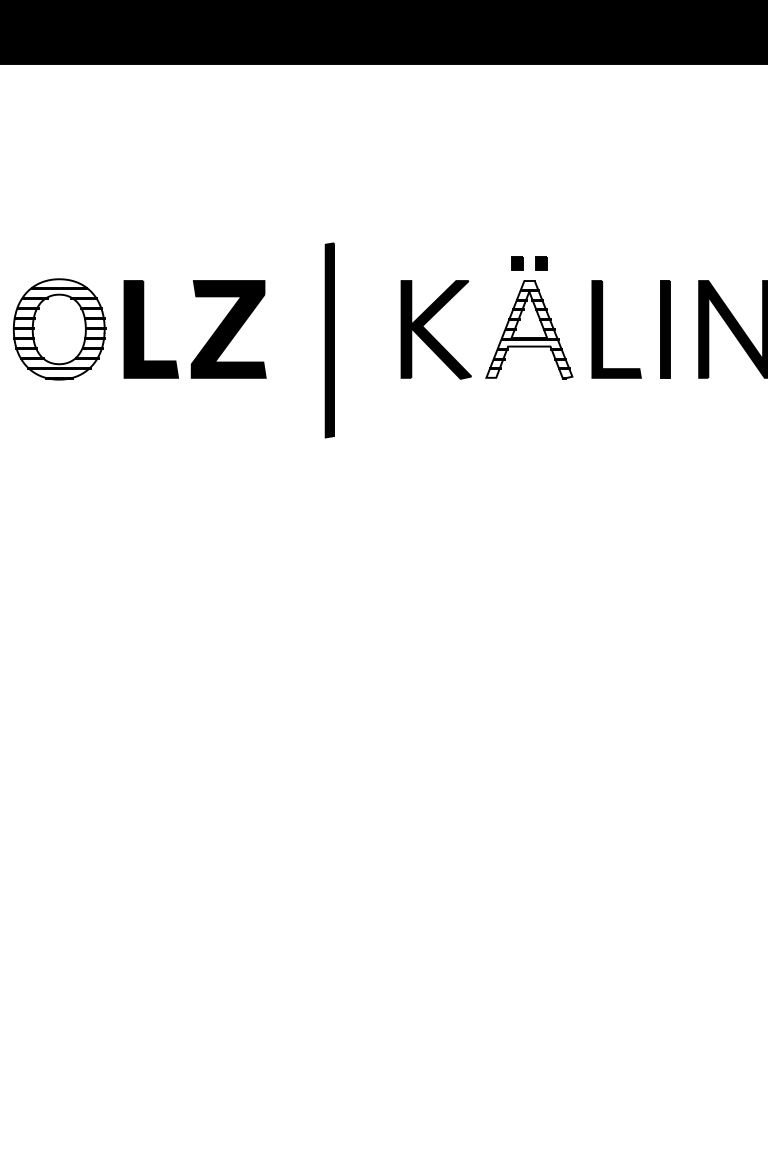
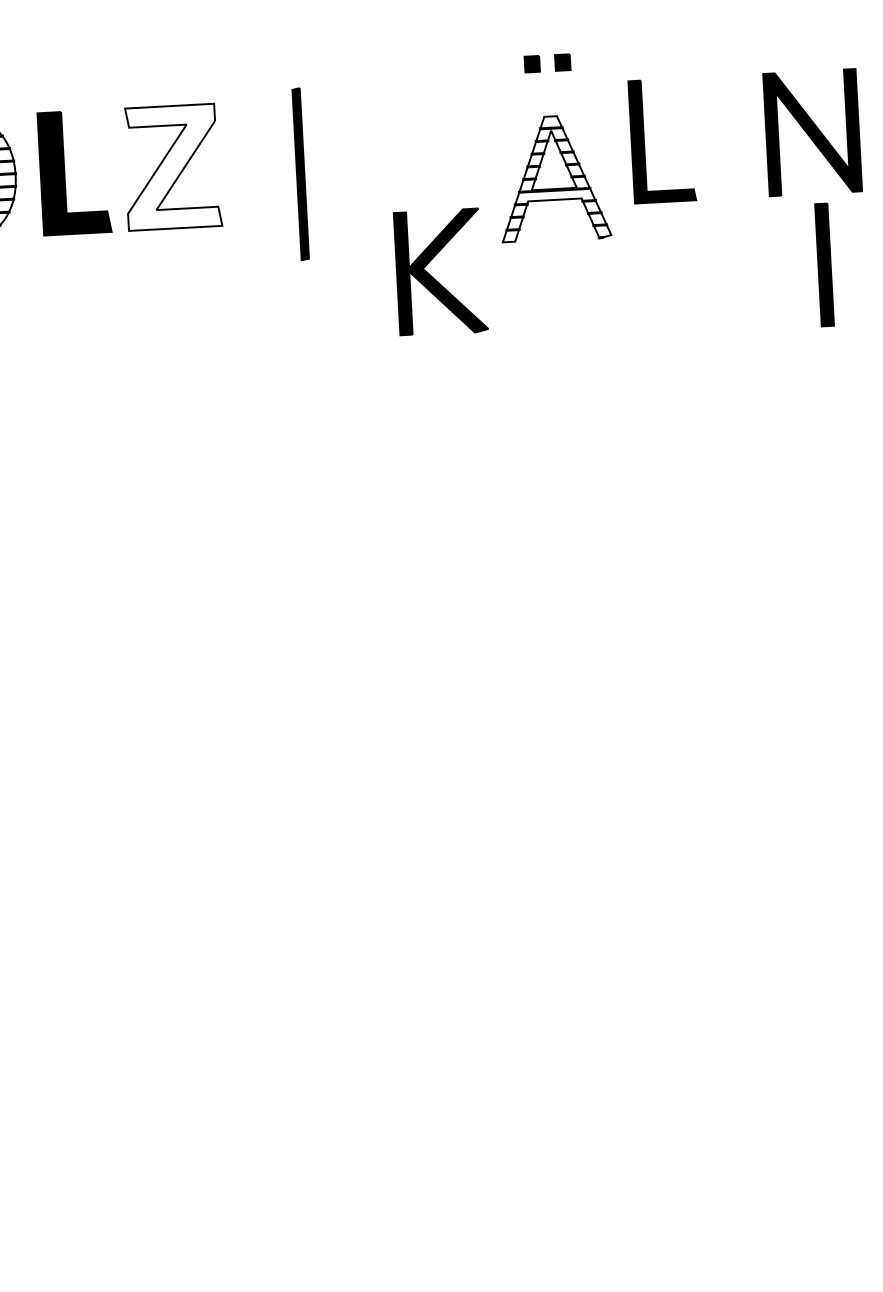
fill: (228, 329) -> (172, 167), removed
part: (529, 329) -> (553, 178), moved
part: (665, 329) -> (824, 265), moved
part: (430, 333) -> (433, 277), moved
part: (329, 340) -> (300, 174), size x0.7

